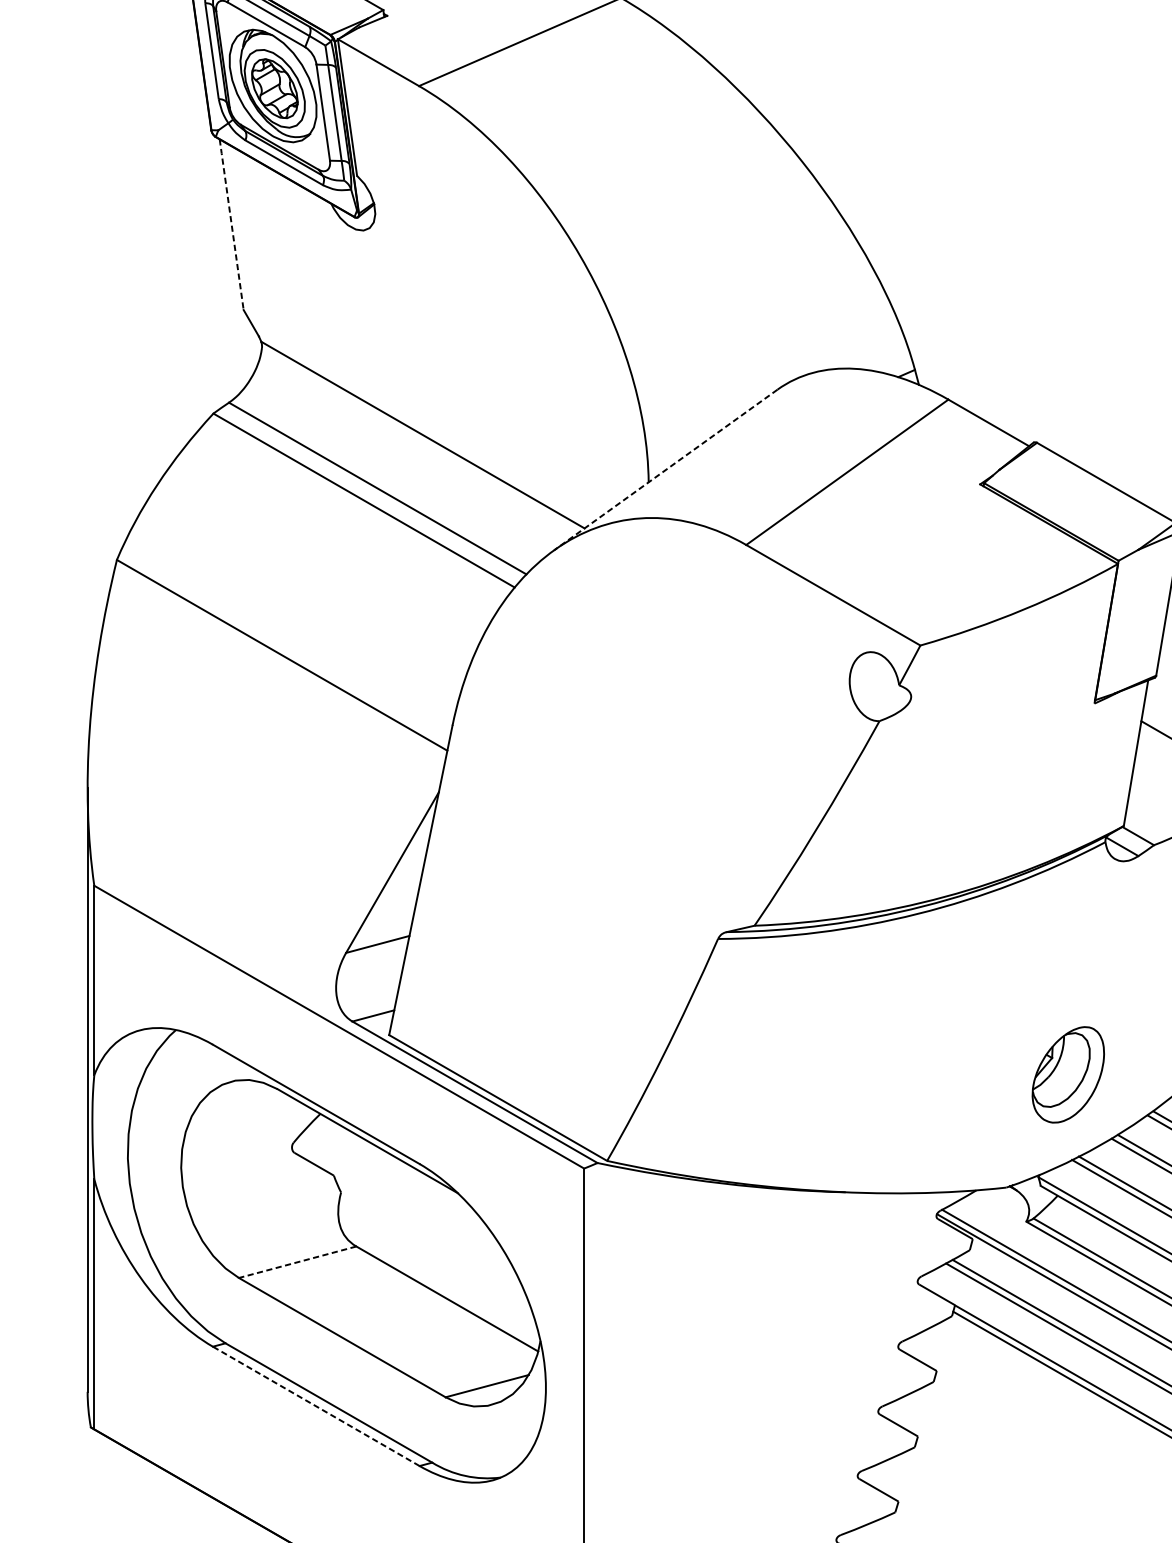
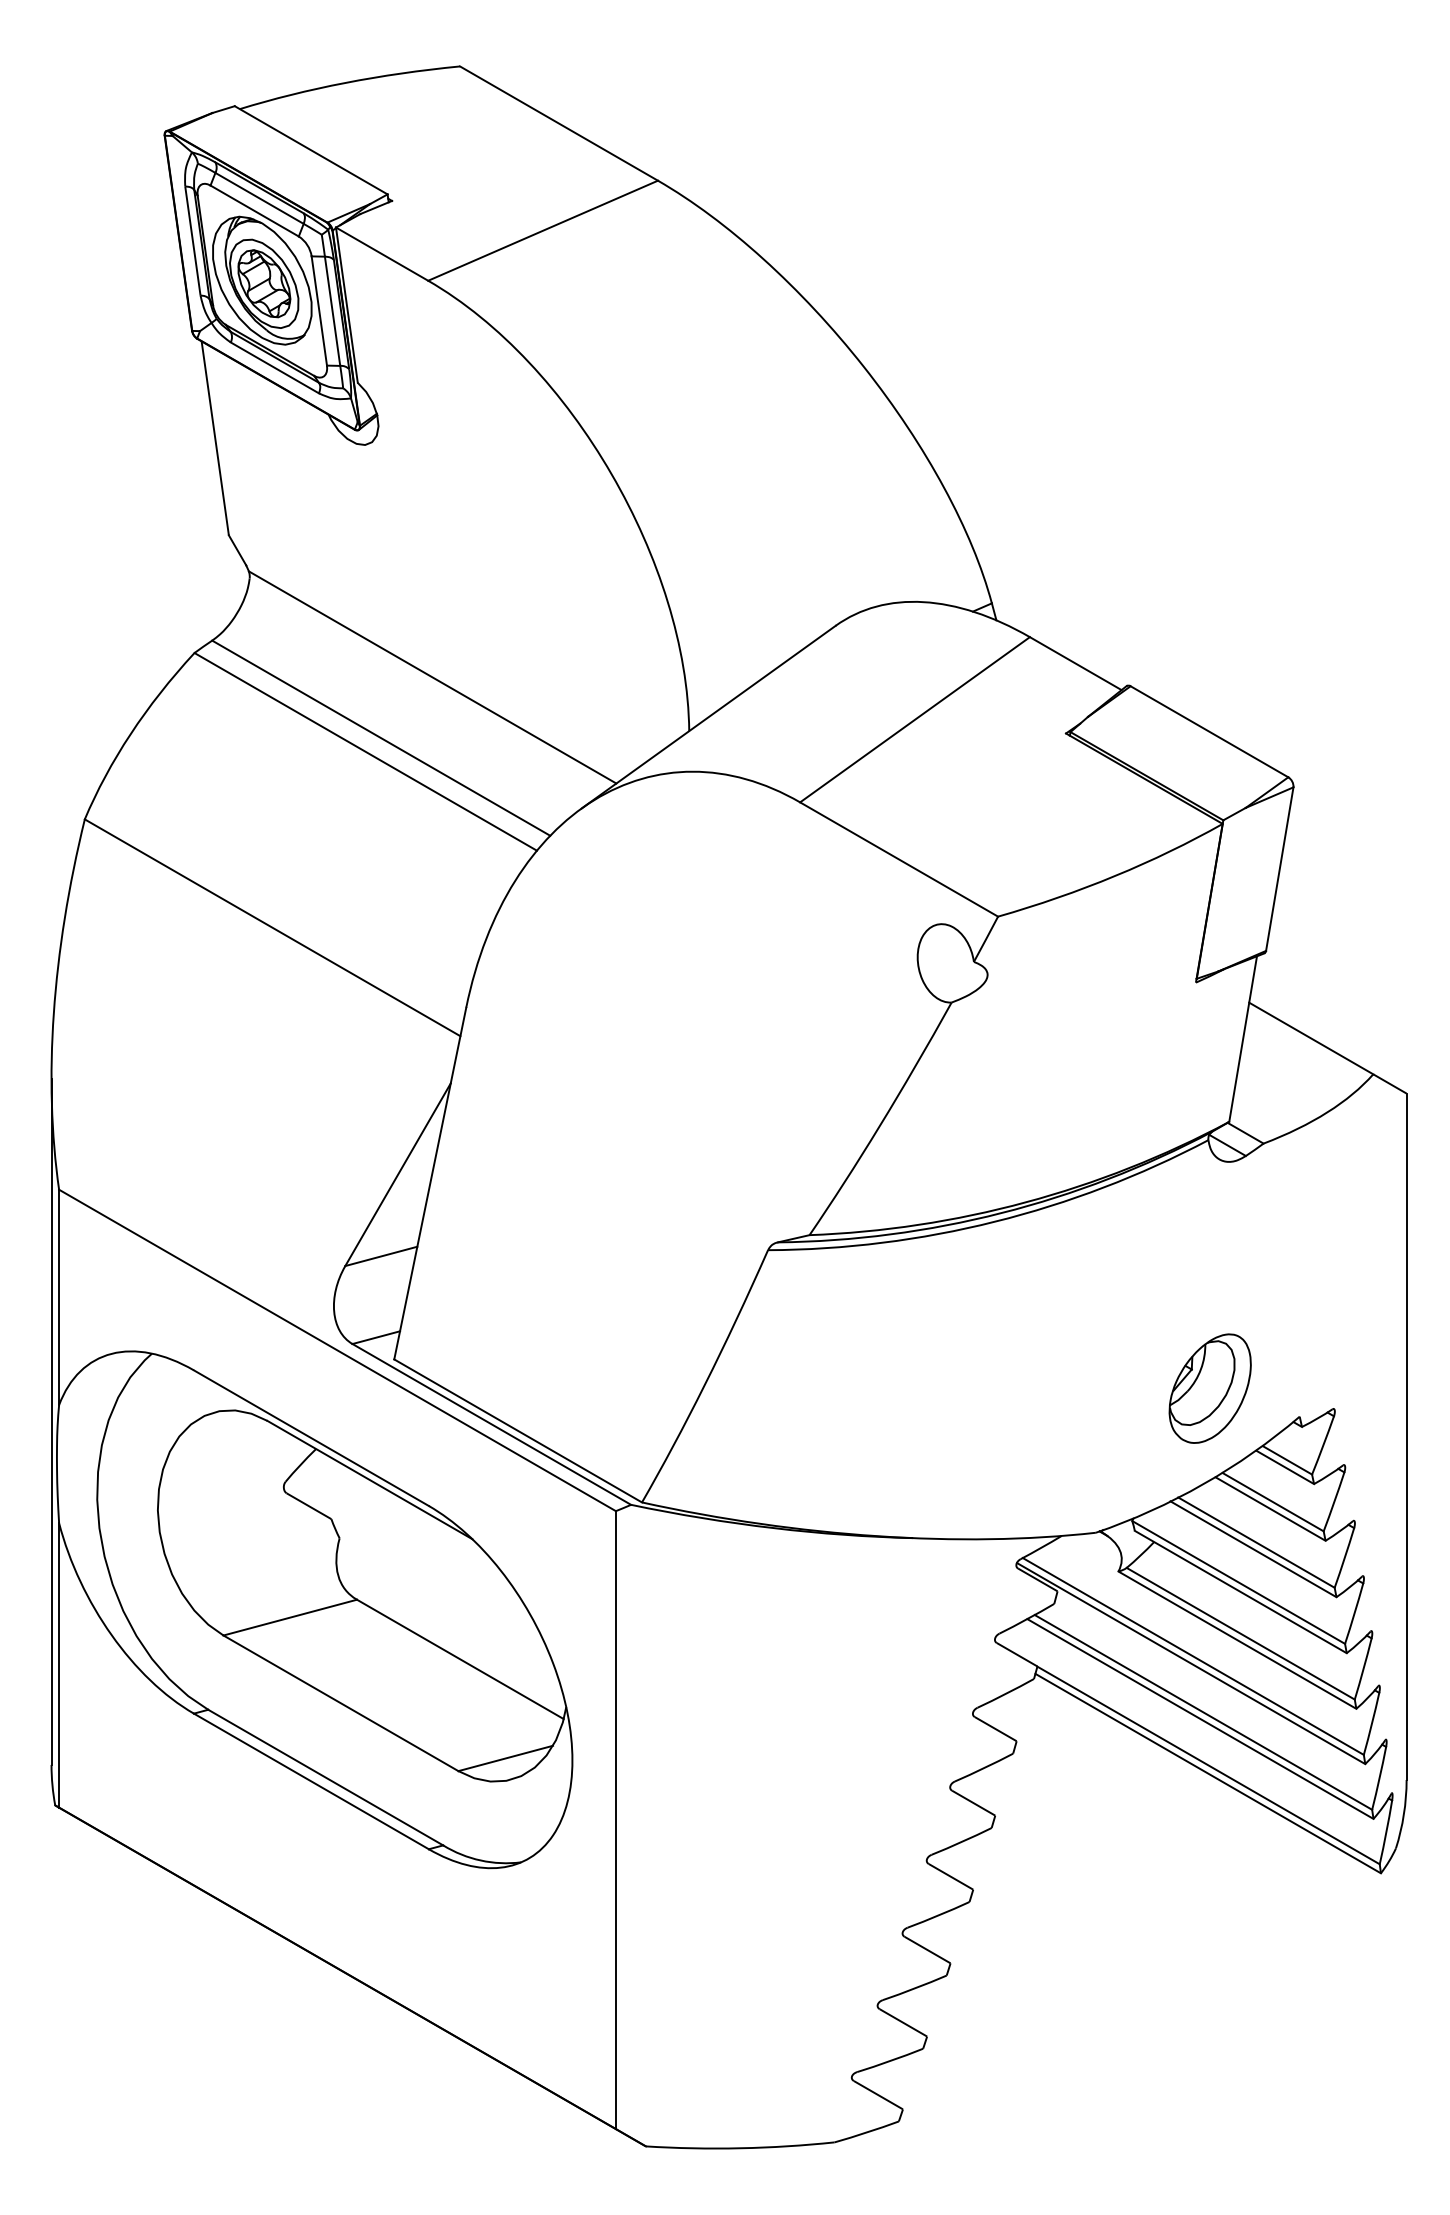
line: (231, 223) -> (215, 437), dashed -> solid
line: (665, 470) -> (708, 717), dashed -> solid
part: (1067, 1074) -> (1209, 1388), moved
line: (297, 1262) -> (289, 1617), dashed -> solid
line: (316, 1406) -> (311, 1781), dashed -> solid

